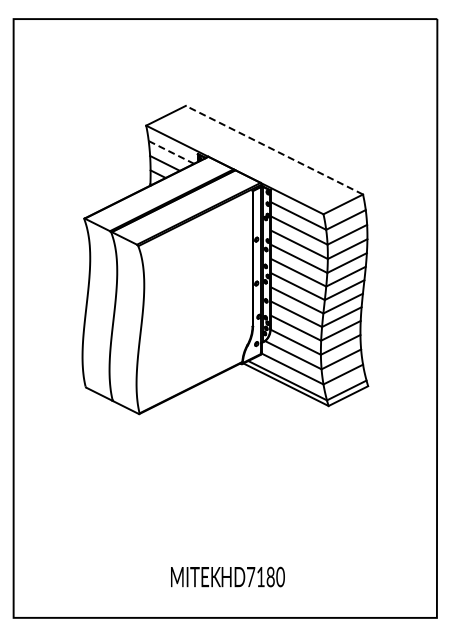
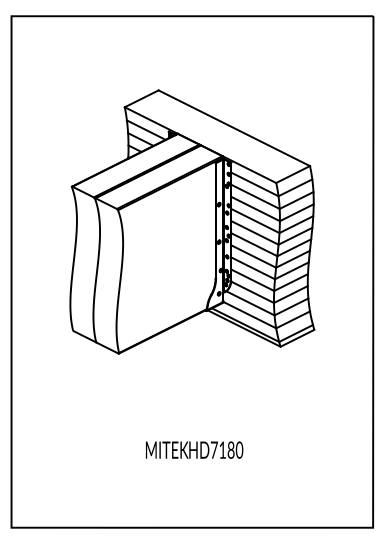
line: (274, 149) -> (234, 127), dashed -> solid
line: (171, 152) -> (146, 130), dashed -> solid
text: (227, 576) -> (194, 449), moved

